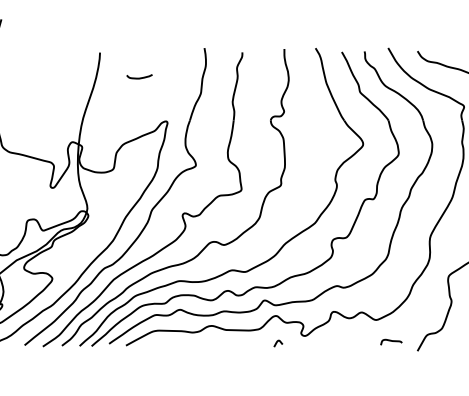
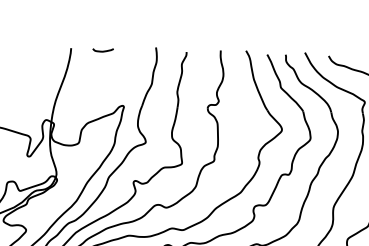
curve: (139, 77) -> (103, 50), moved

